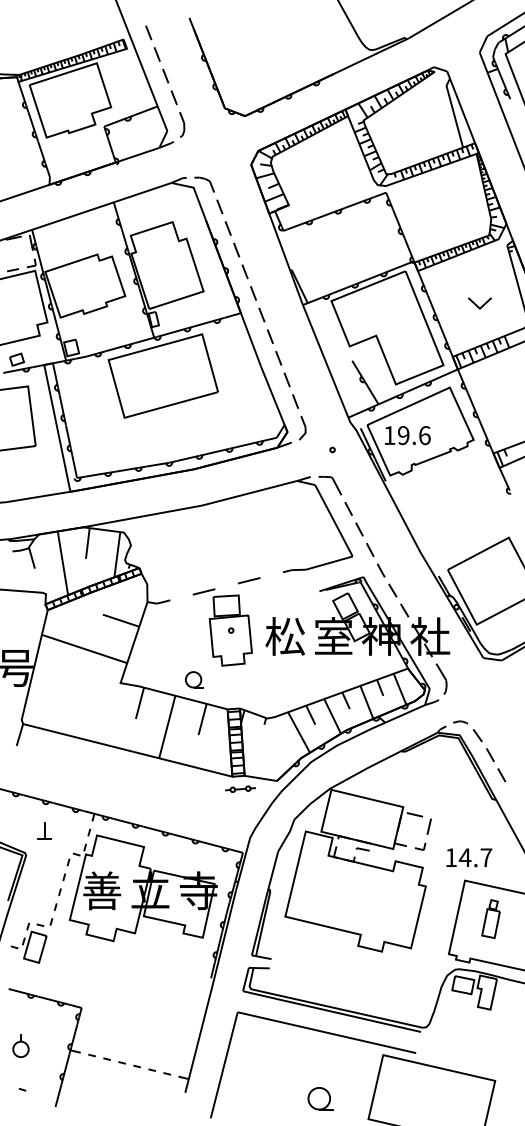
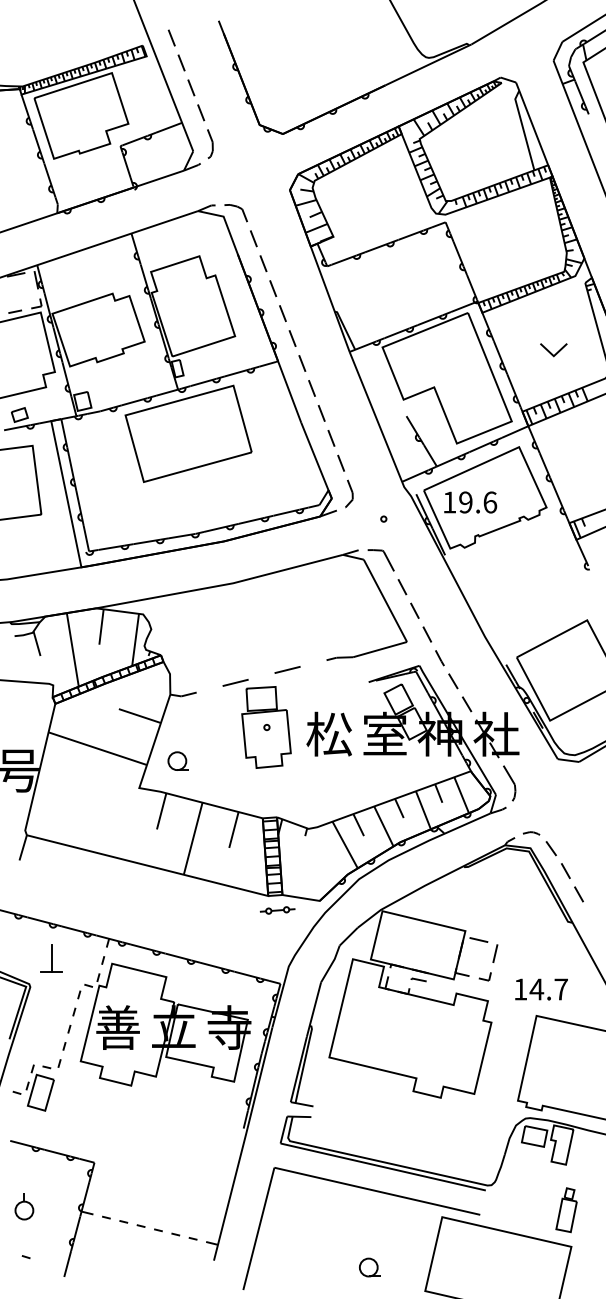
part: (194, 679) -> (178, 760), moved
part: (44, 830) -> (51, 958), size x1.43
part: (490, 918) -> (565, 1209), moved
part: (319, 1098) -> (368, 1267), size x0.71

